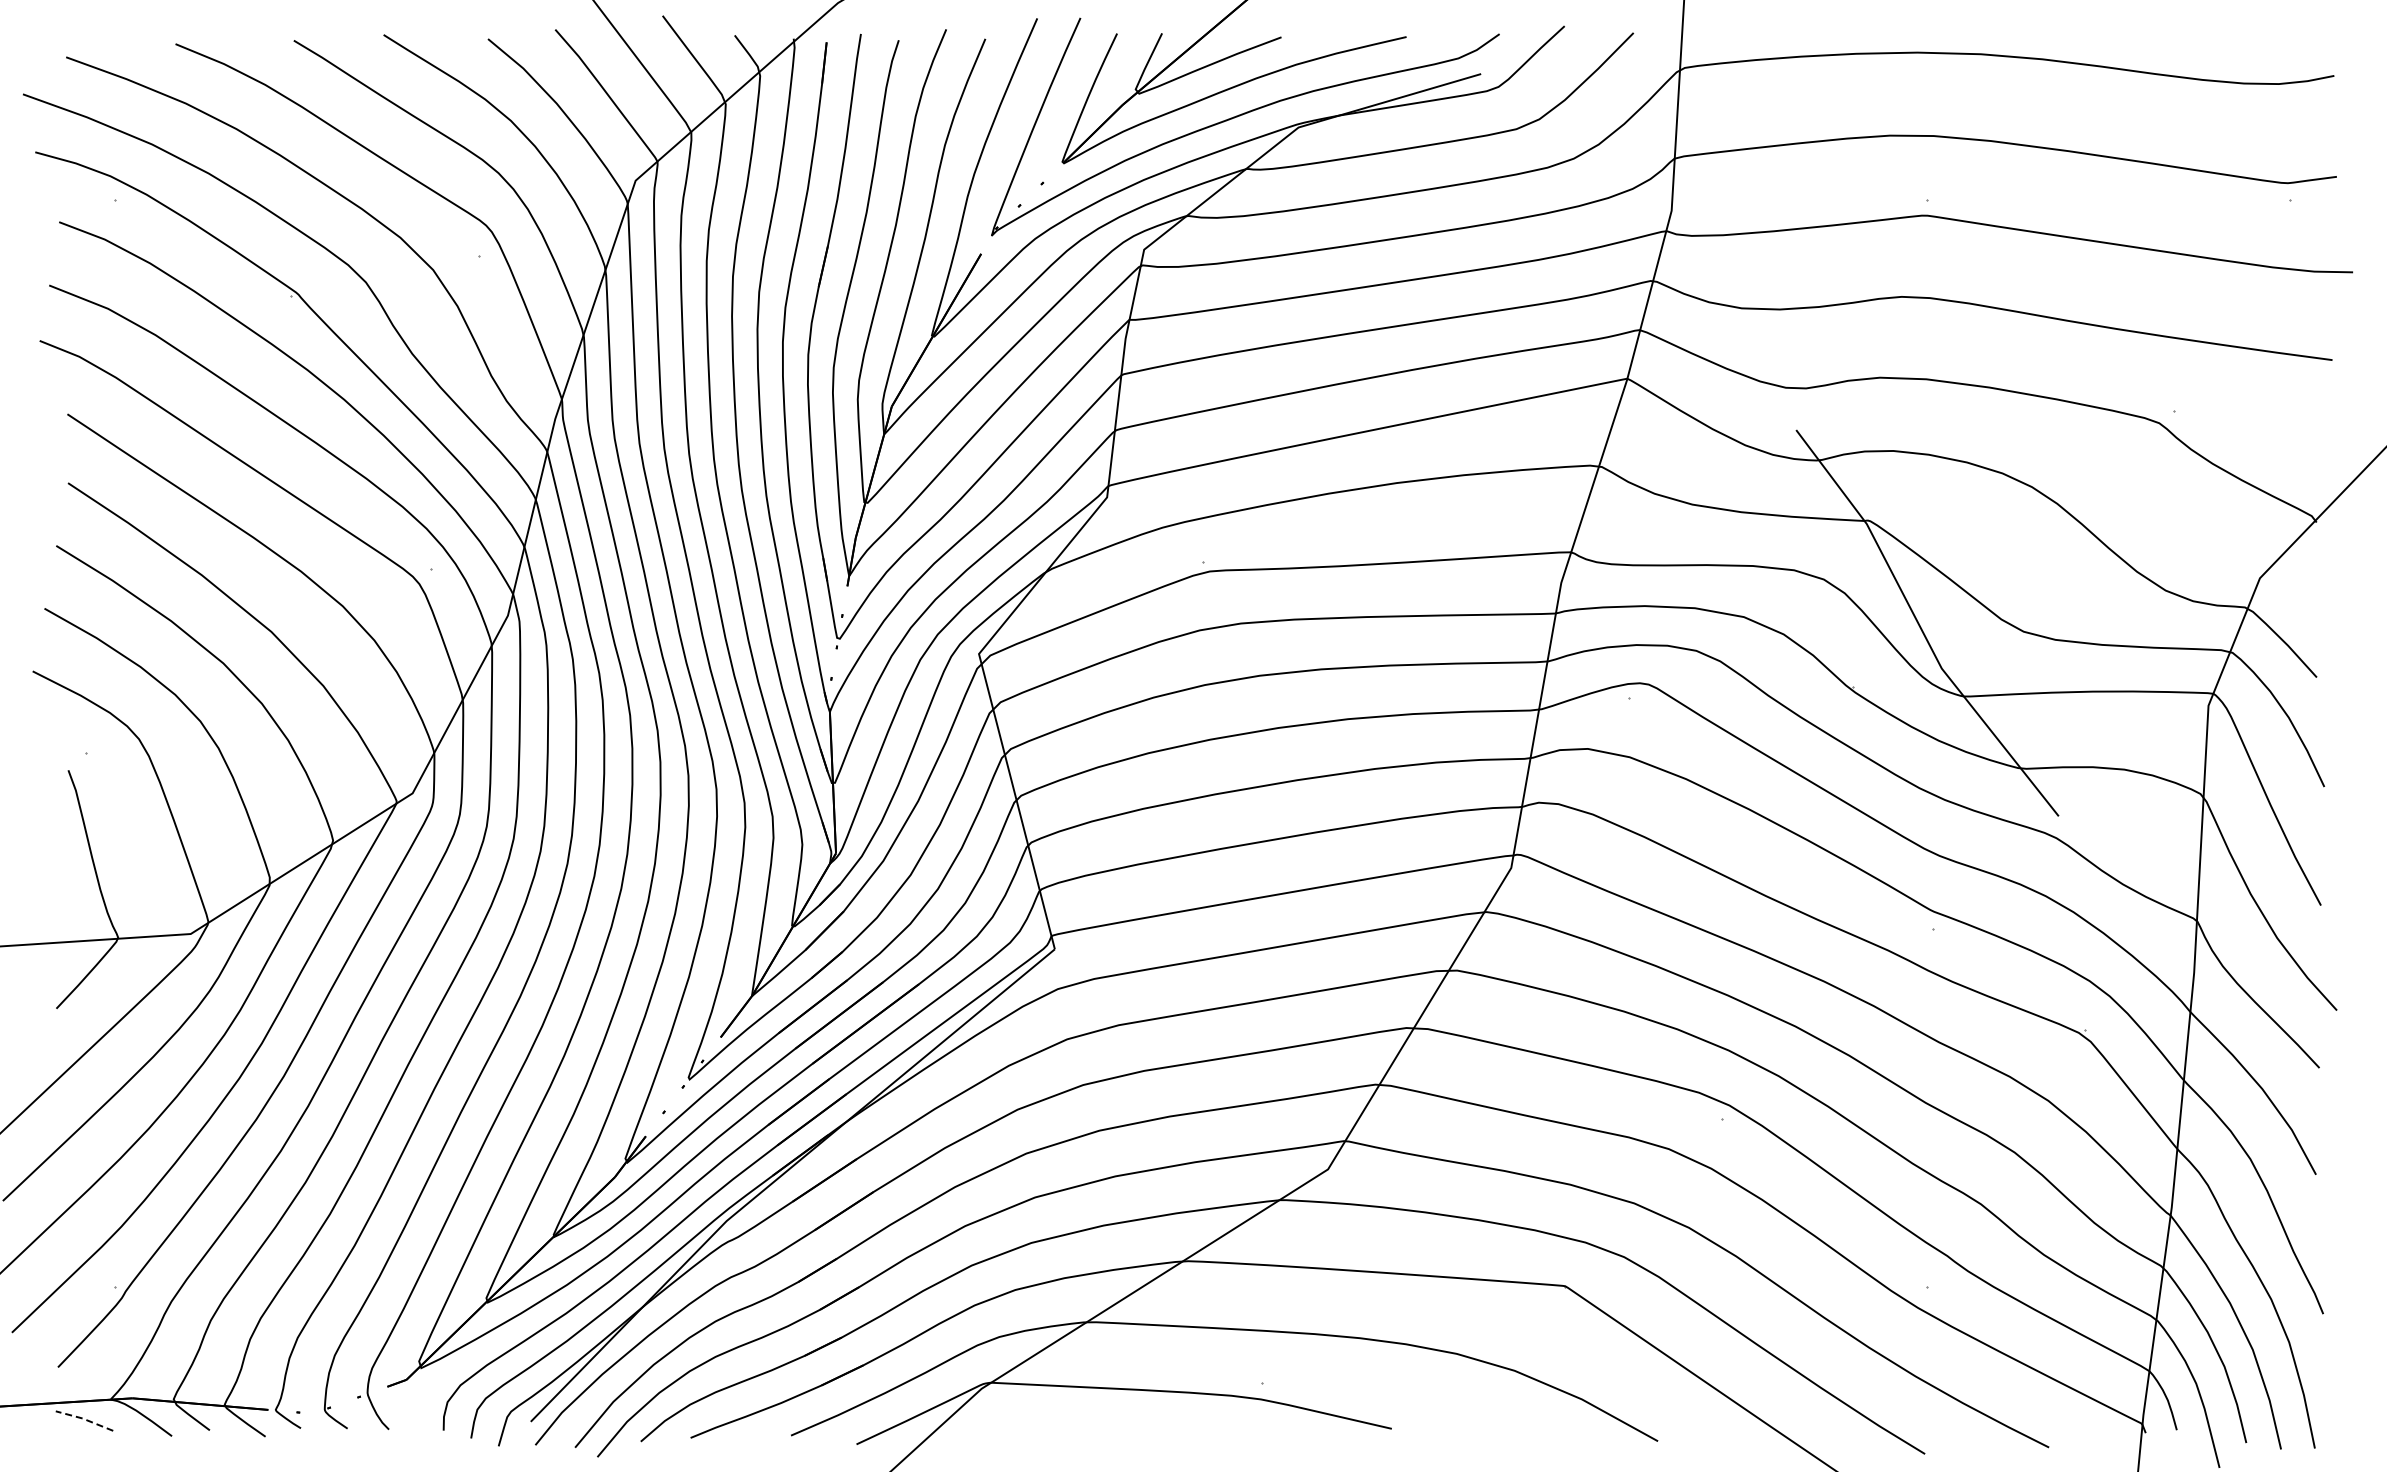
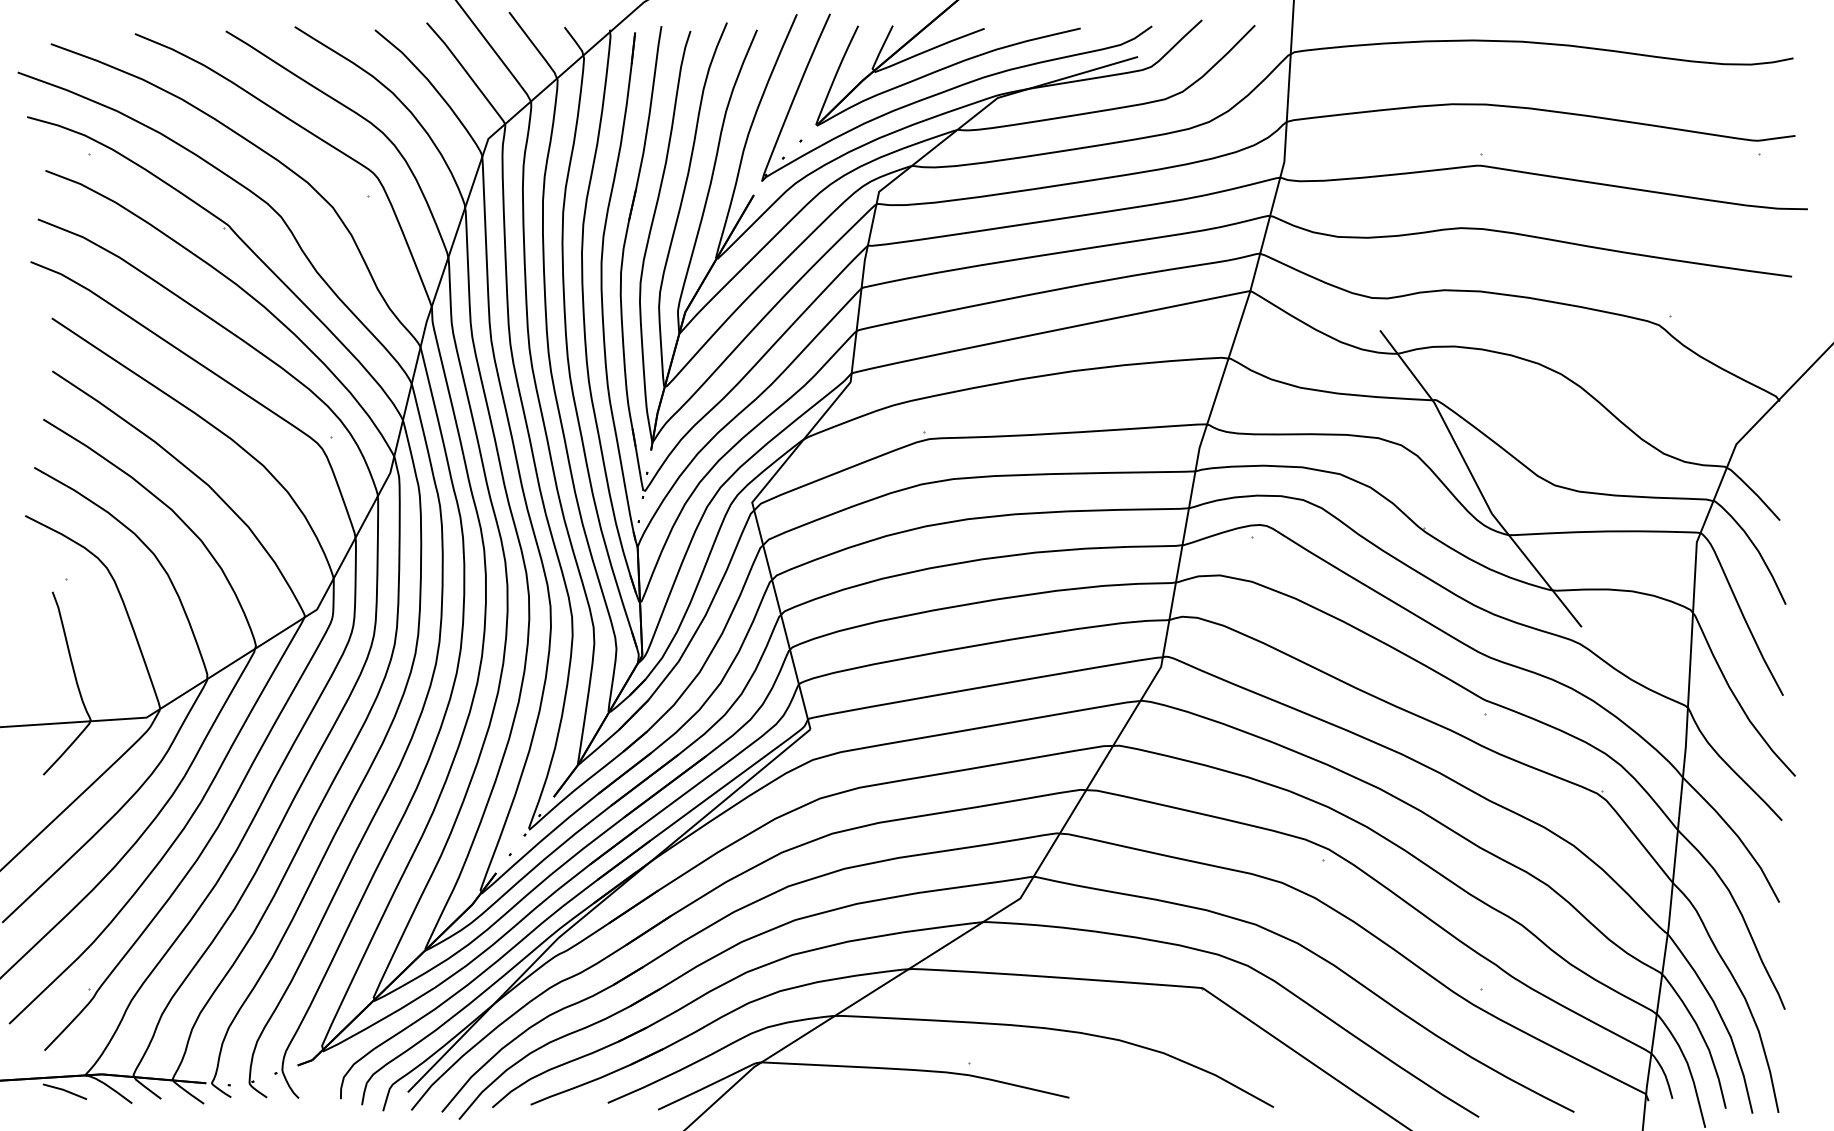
line: (84, 1419) -> (64, 1090), dashed -> solid

